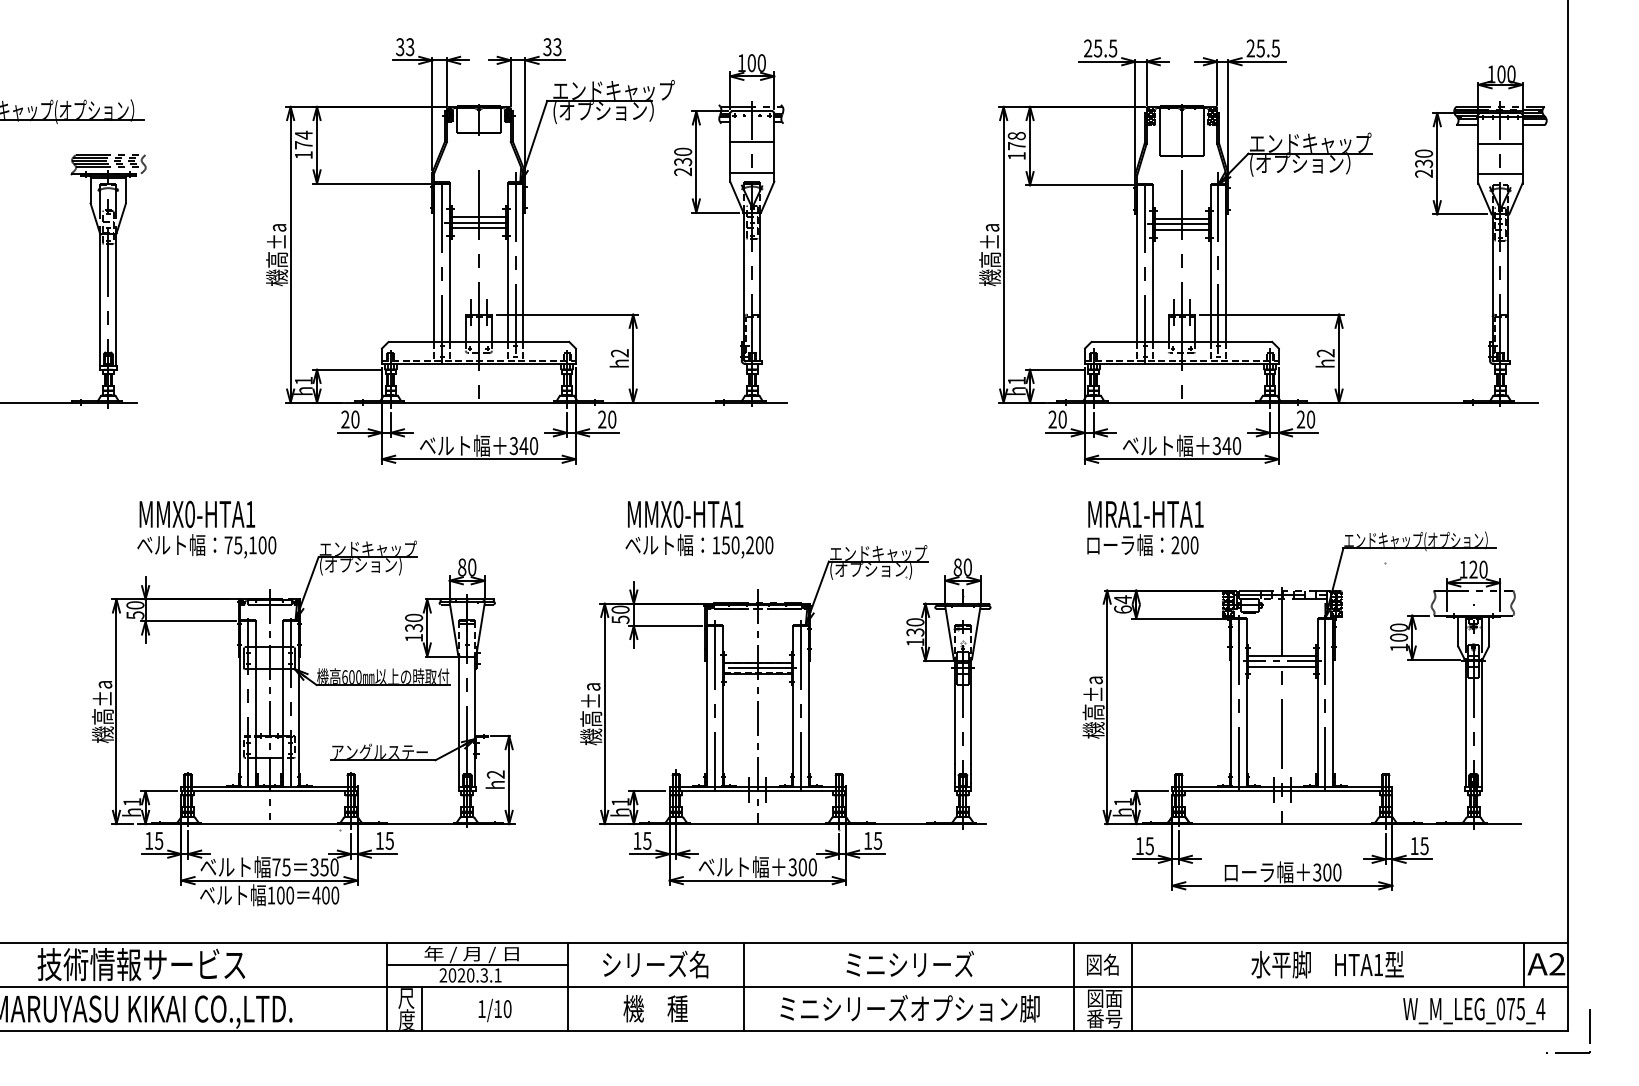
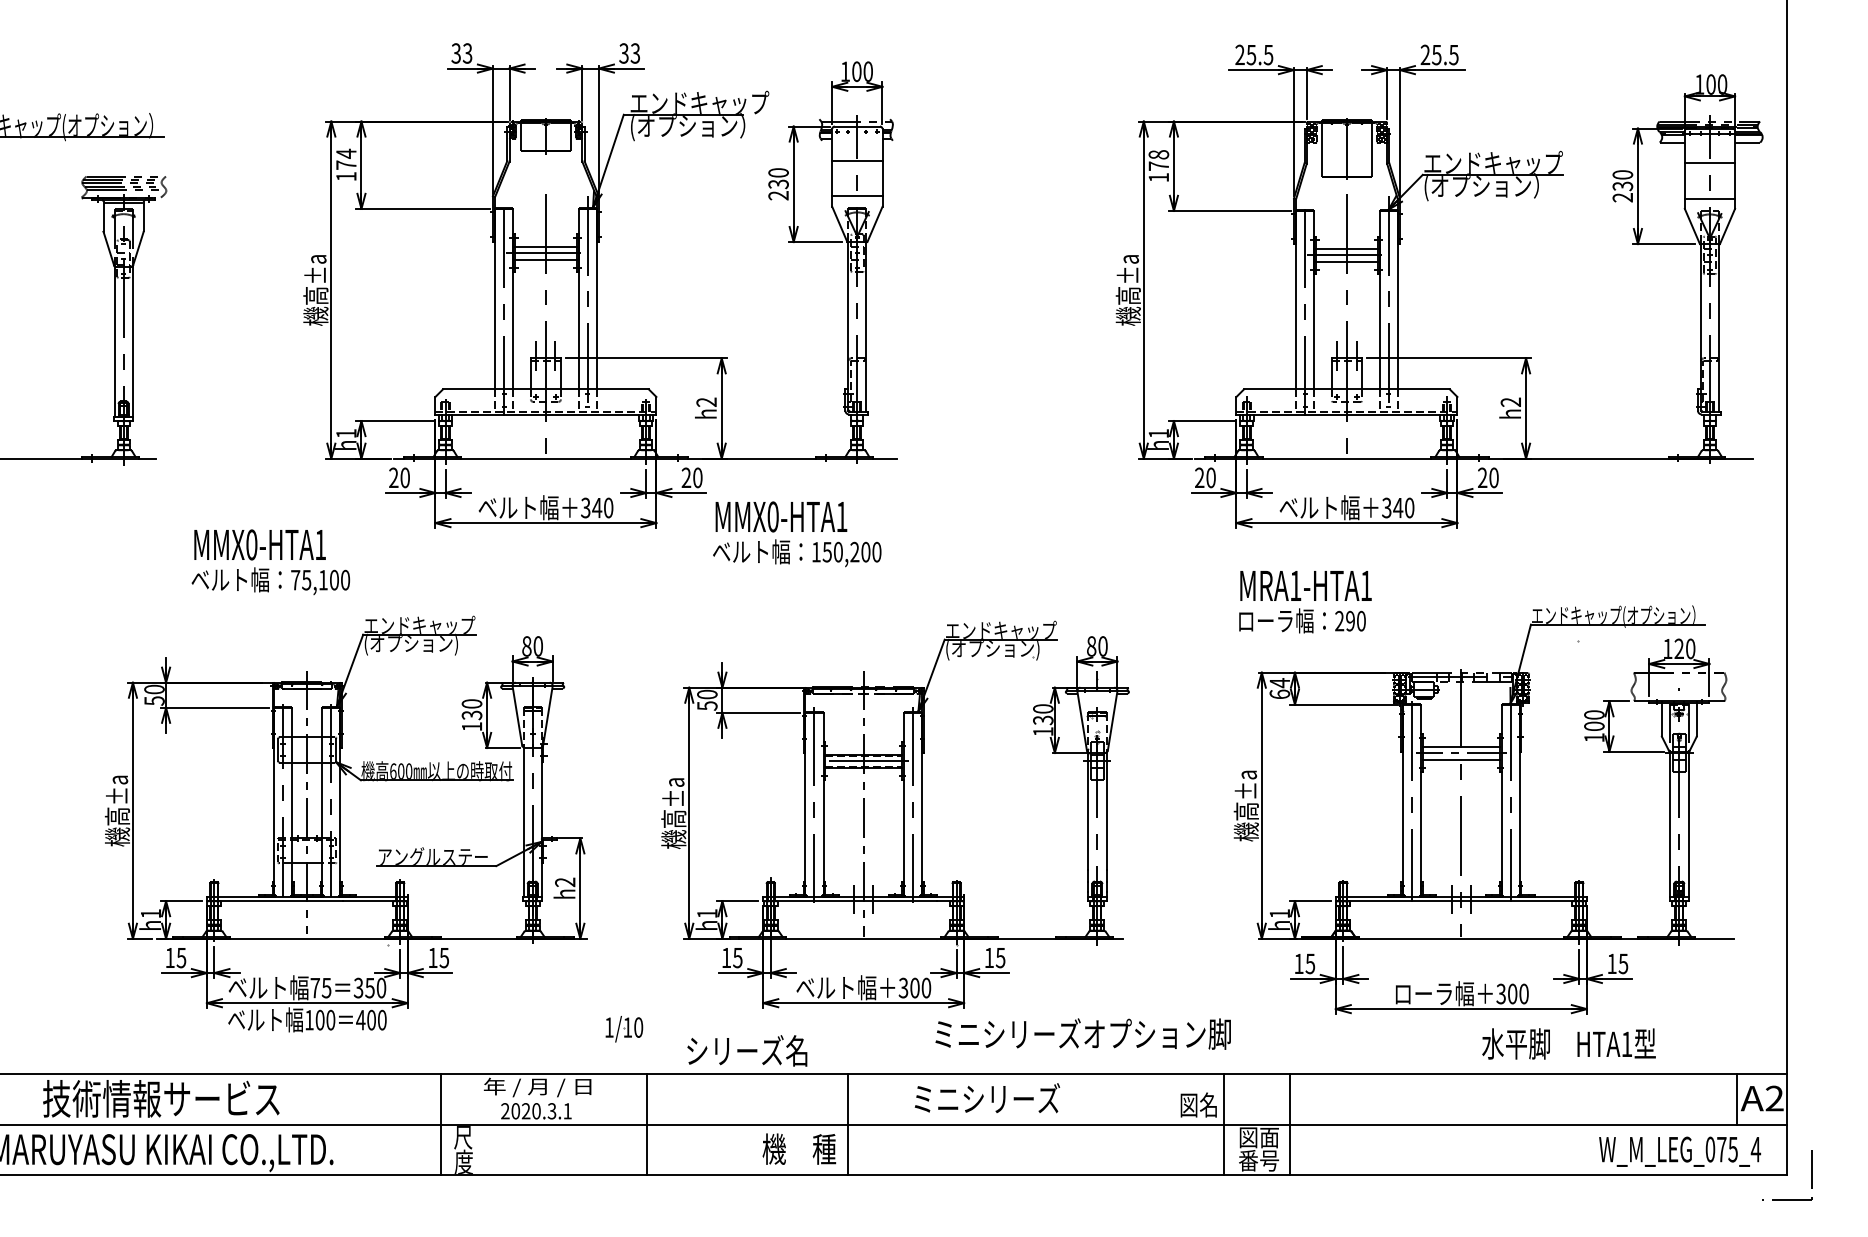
text: (206, 528) -> (270, 561), moved
text: (699, 529) -> (797, 534), moved
text: (1185, 545) -> (1350, 621), 200 -> 290
text: (655, 964) -> (747, 1050), moved
text: (909, 964) -> (986, 1098), moved
text: (1102, 964) -> (1198, 1104), moved
text: (1327, 964) -> (1568, 1043), moved
line: (476, 965) -> (543, 1099), removed
text: (655, 1008) -> (799, 1148), moved
text: (909, 1008) -> (1082, 1033), moved
line: (422, 1009) -> (481, 1149), removed
part: (495, 1010) -> (624, 1029), moved

